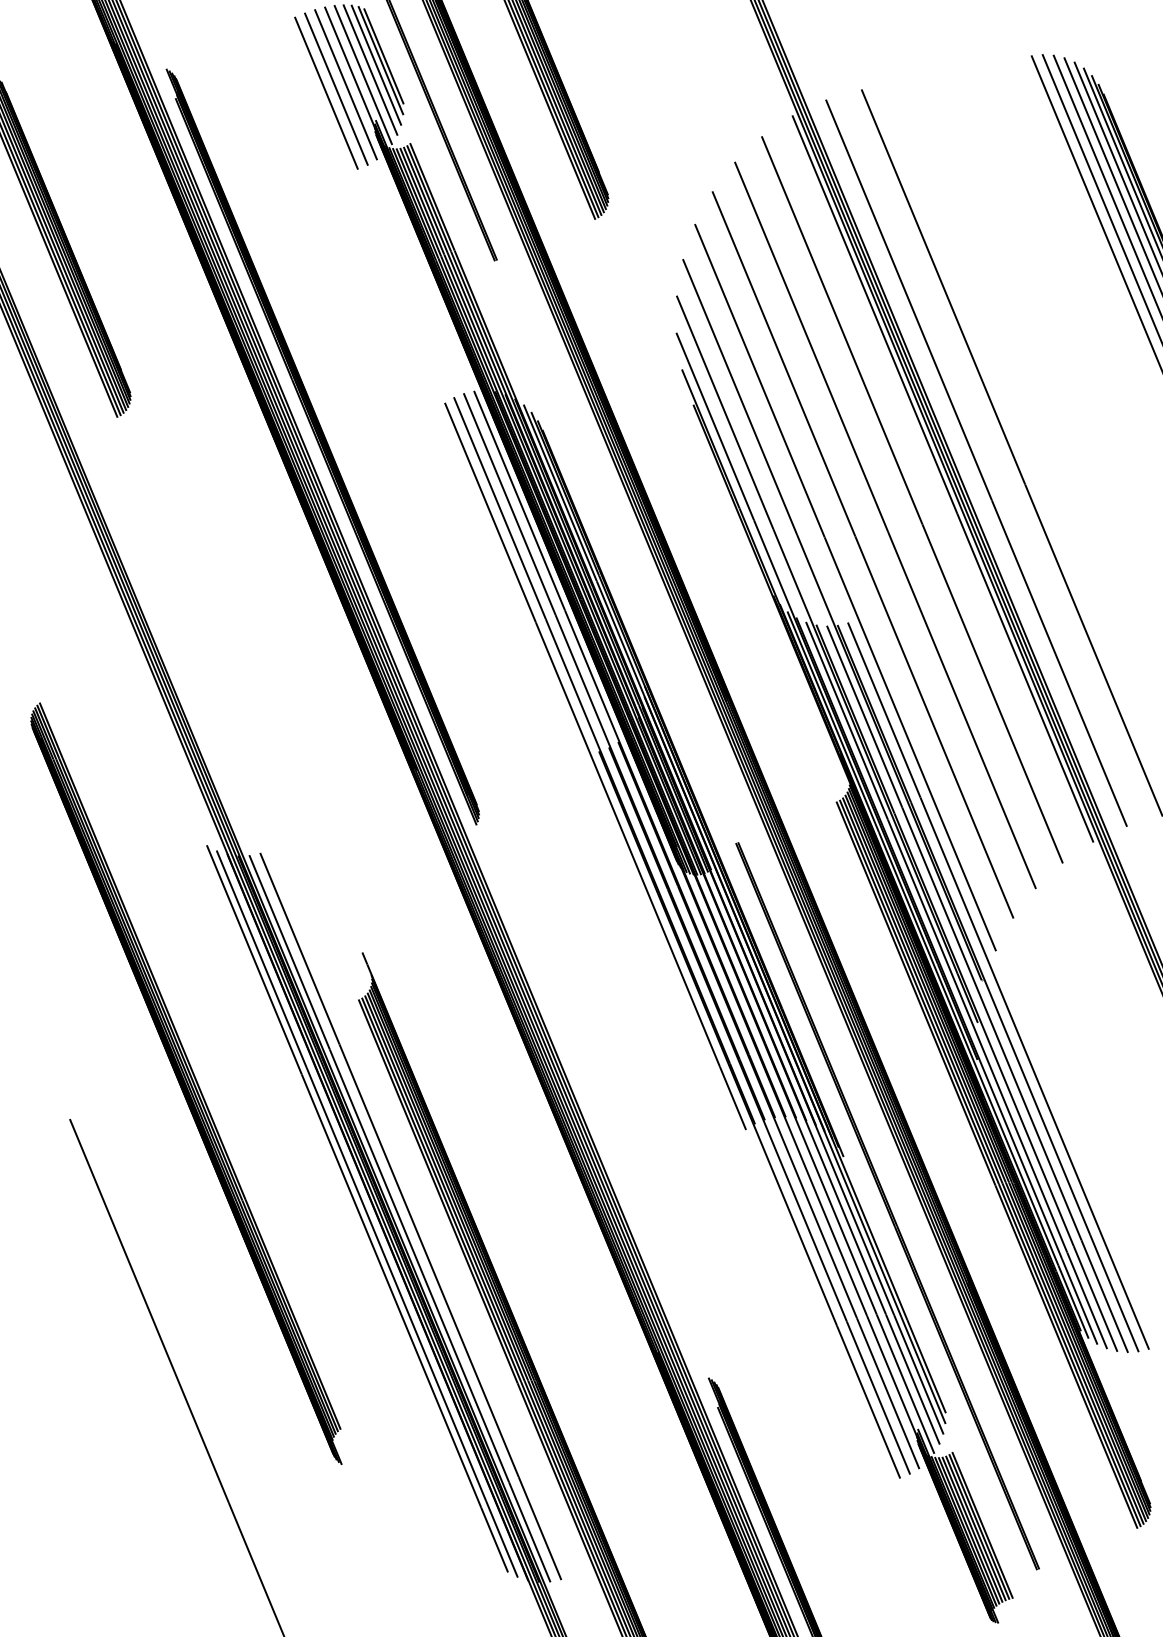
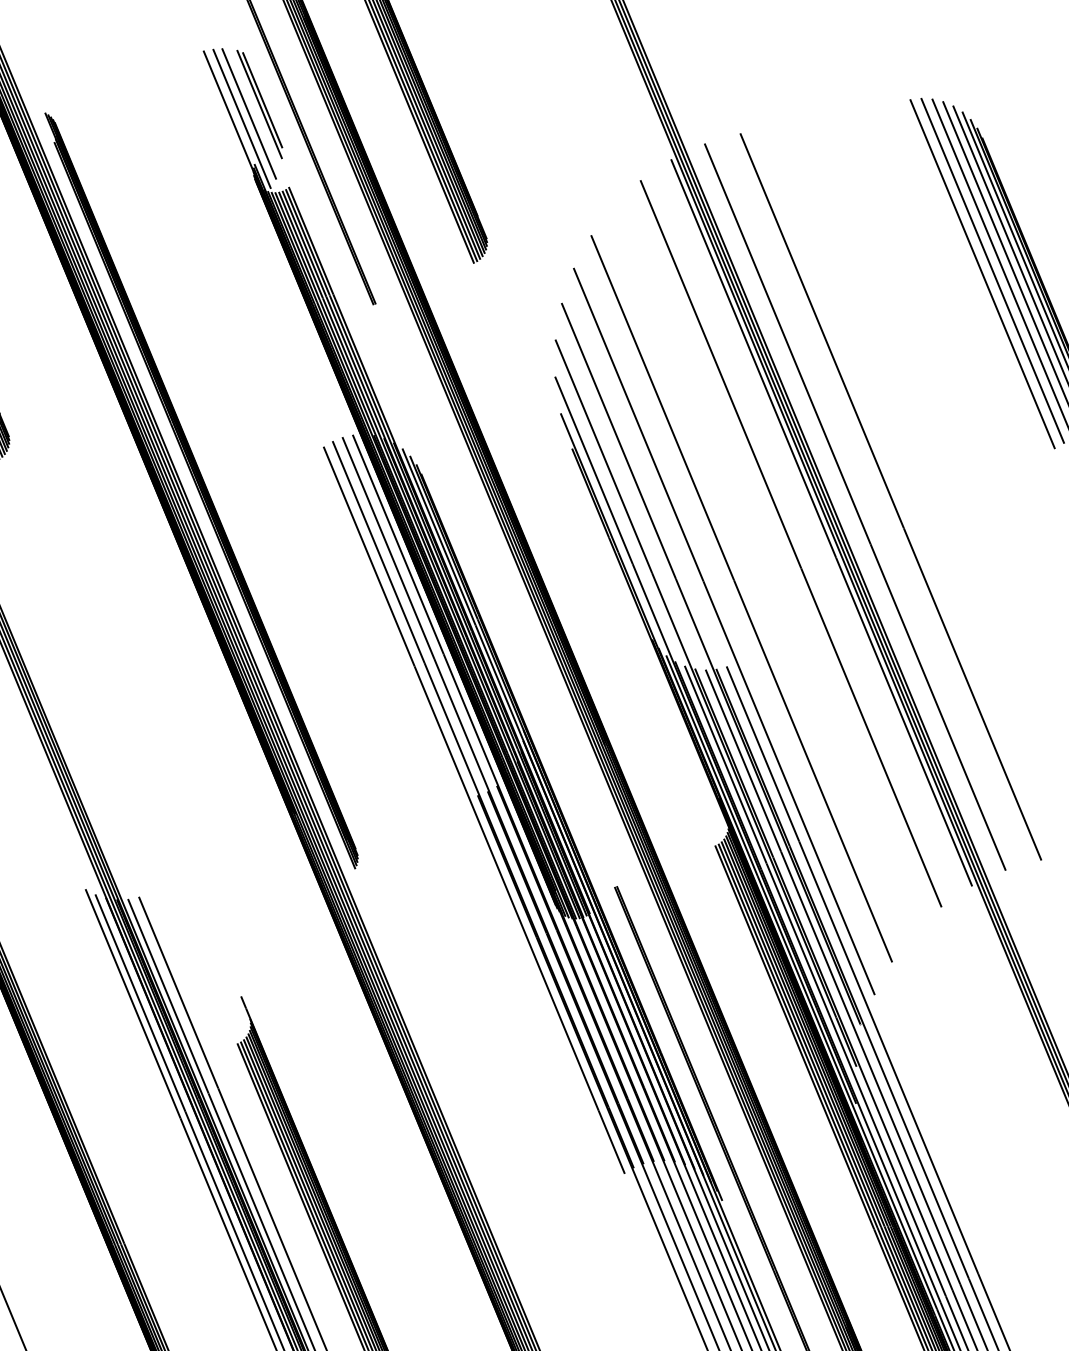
line: (376, 64) -> (255, 108), removed
line: (345, 84) -> (224, 128), removed
line: (336, 88) -> (215, 132), removed
line: (326, 92) -> (205, 136), removed
line: (885, 525) -> (764, 569), removed

